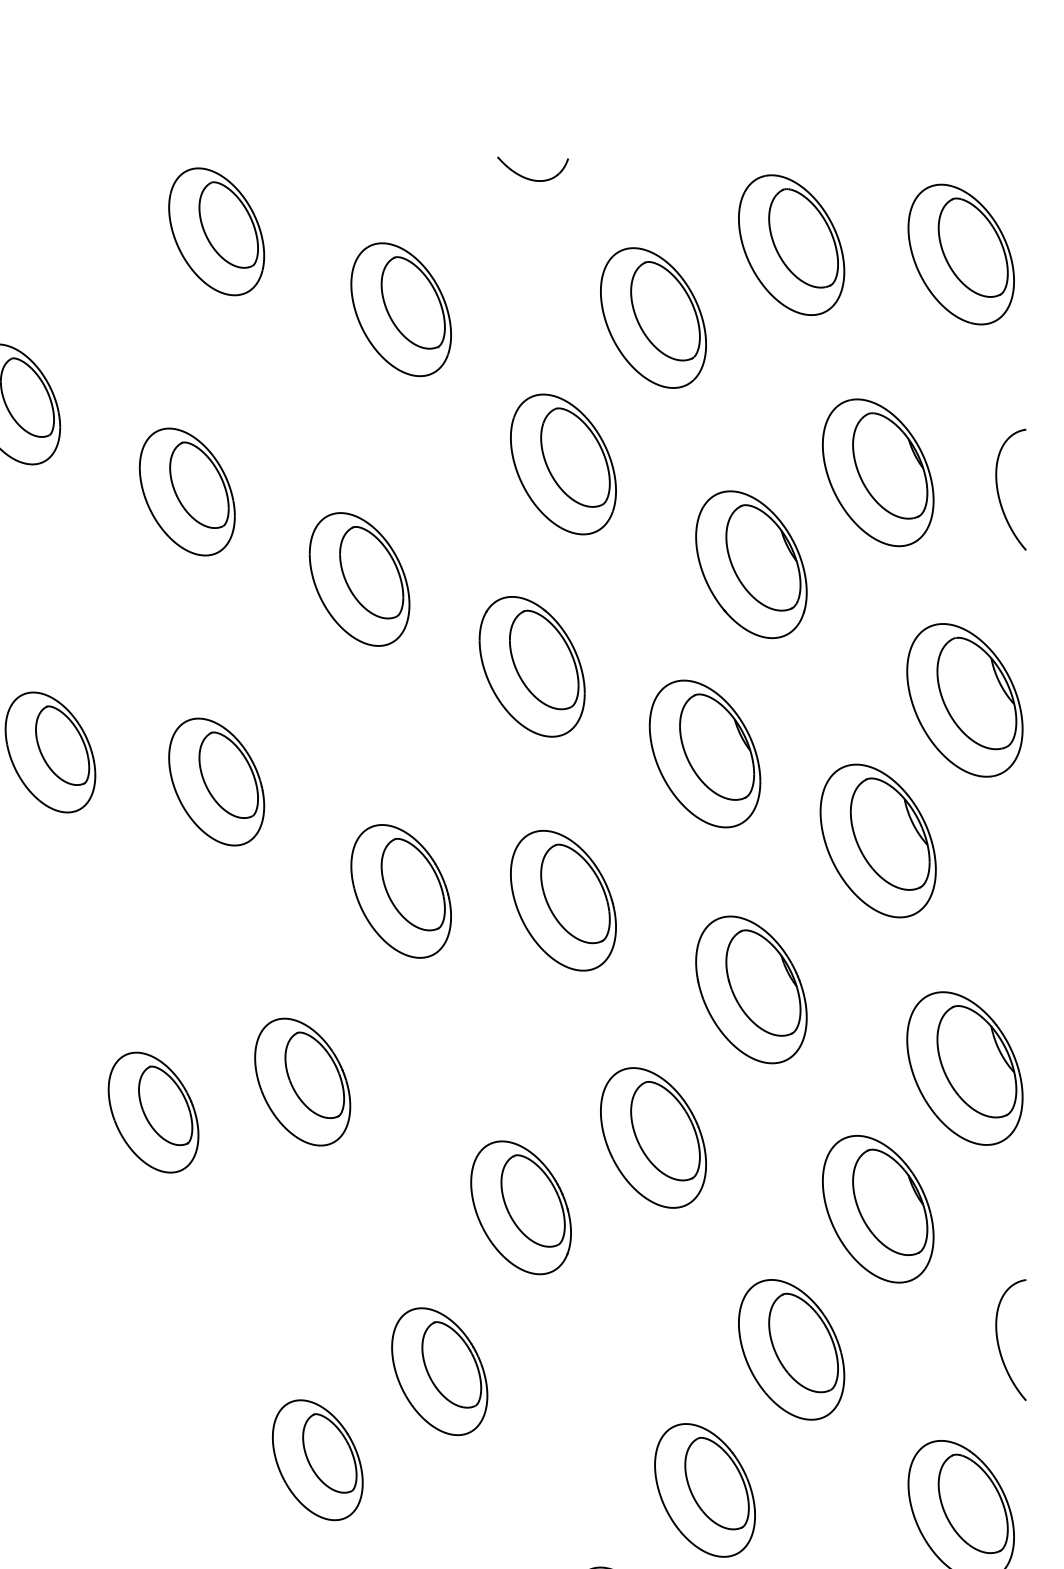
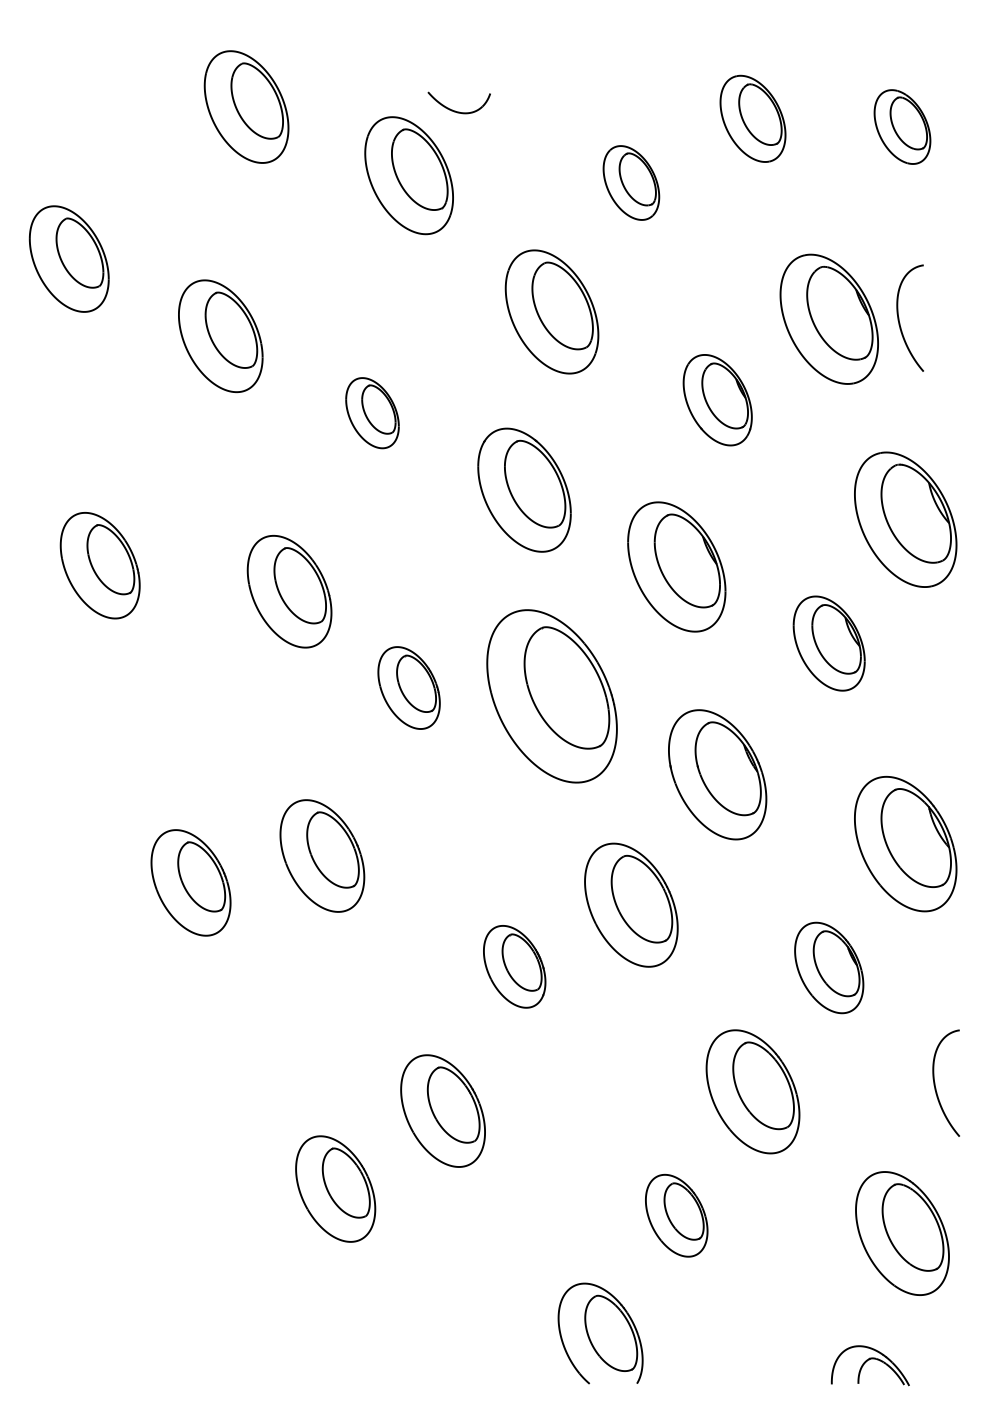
part: (528, 177) -> (455, 110), moved
part: (791, 244) -> (752, 118), size x0.7
part: (961, 253) -> (902, 126), size x0.6
part: (653, 317) -> (631, 182), size x0.6
curve: (998, 488) -> (899, 317), moved
part: (751, 563) -> (717, 399), size x0.7
part: (359, 578) -> (372, 412), size x0.6
part: (216, 781) -> (289, 591), moved
part: (877, 840) -> (828, 643), size x0.7
part: (400, 890) -> (408, 687), size x0.7
part: (562, 899) -> (551, 695), size x1.4
part: (520, 1207) -> (514, 966), size x0.7
part: (877, 1208) -> (828, 967), size x0.7
part: (704, 1490) -> (676, 1215), size x0.7

